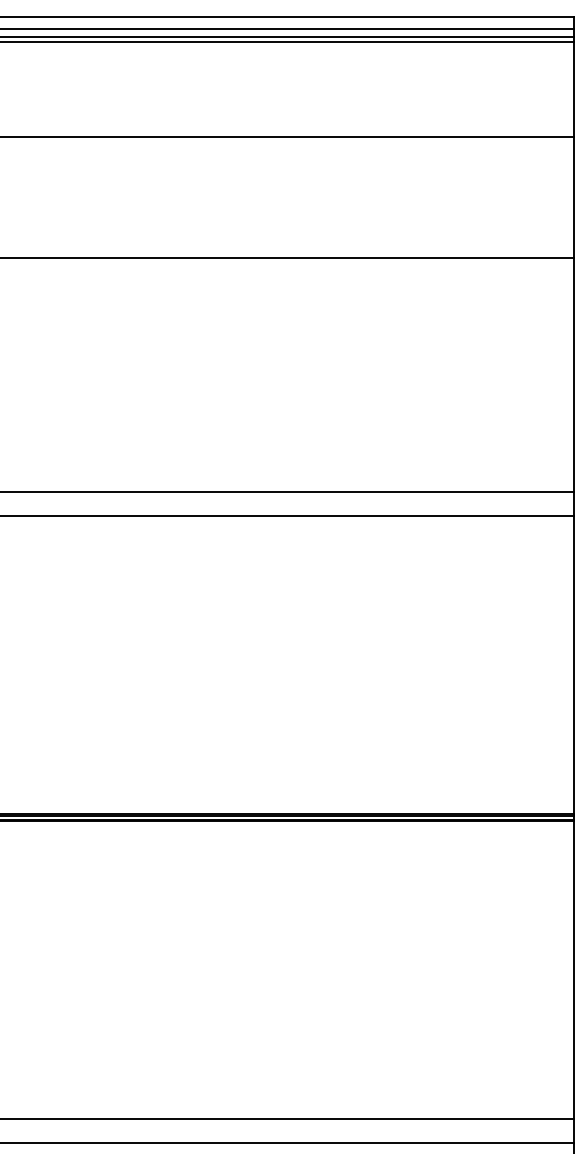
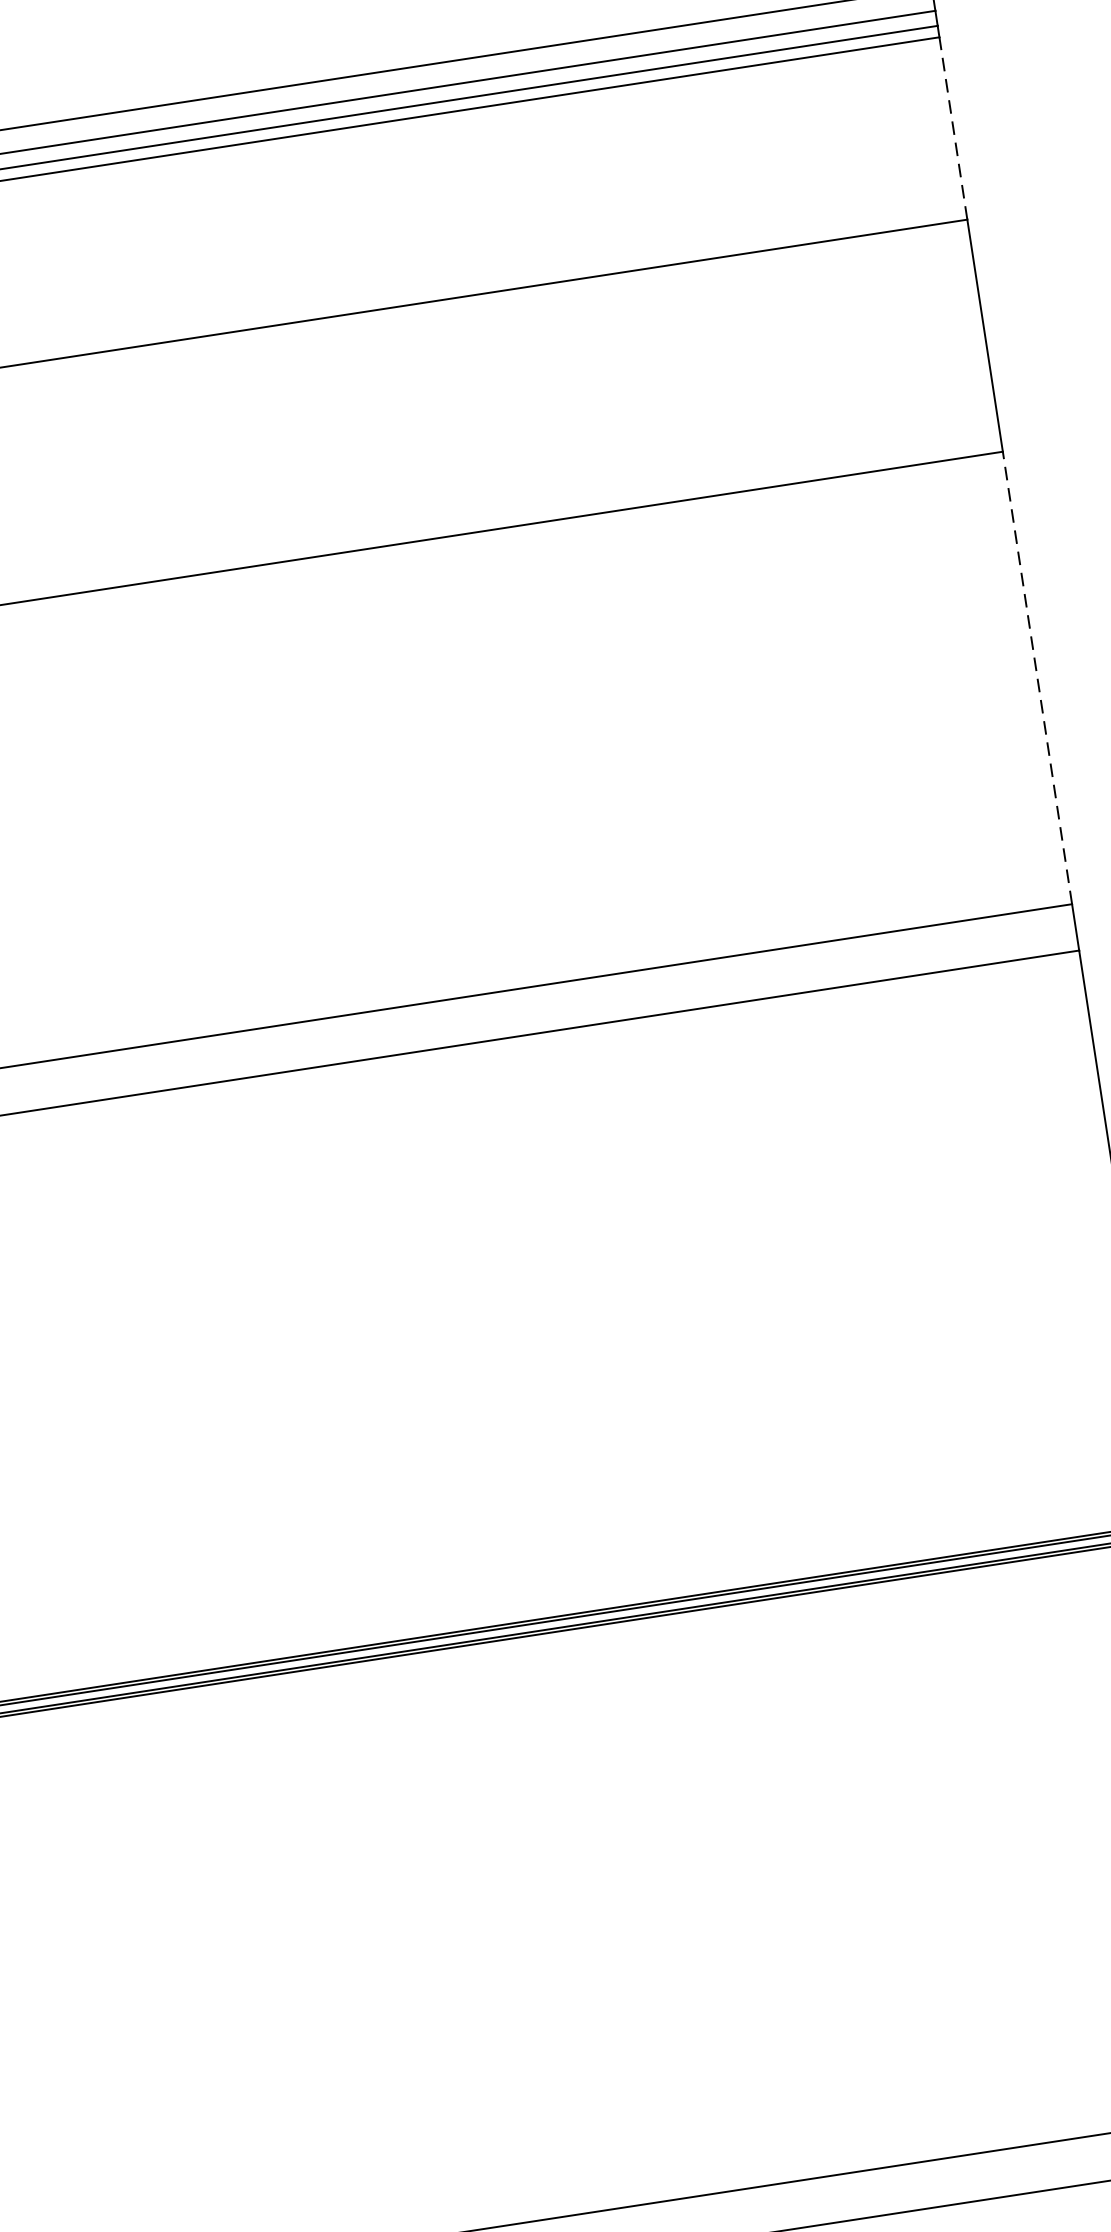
line: (574, 89) -> (954, 127), solid -> dashed
line: (574, 374) -> (1038, 676), solid -> dashed

